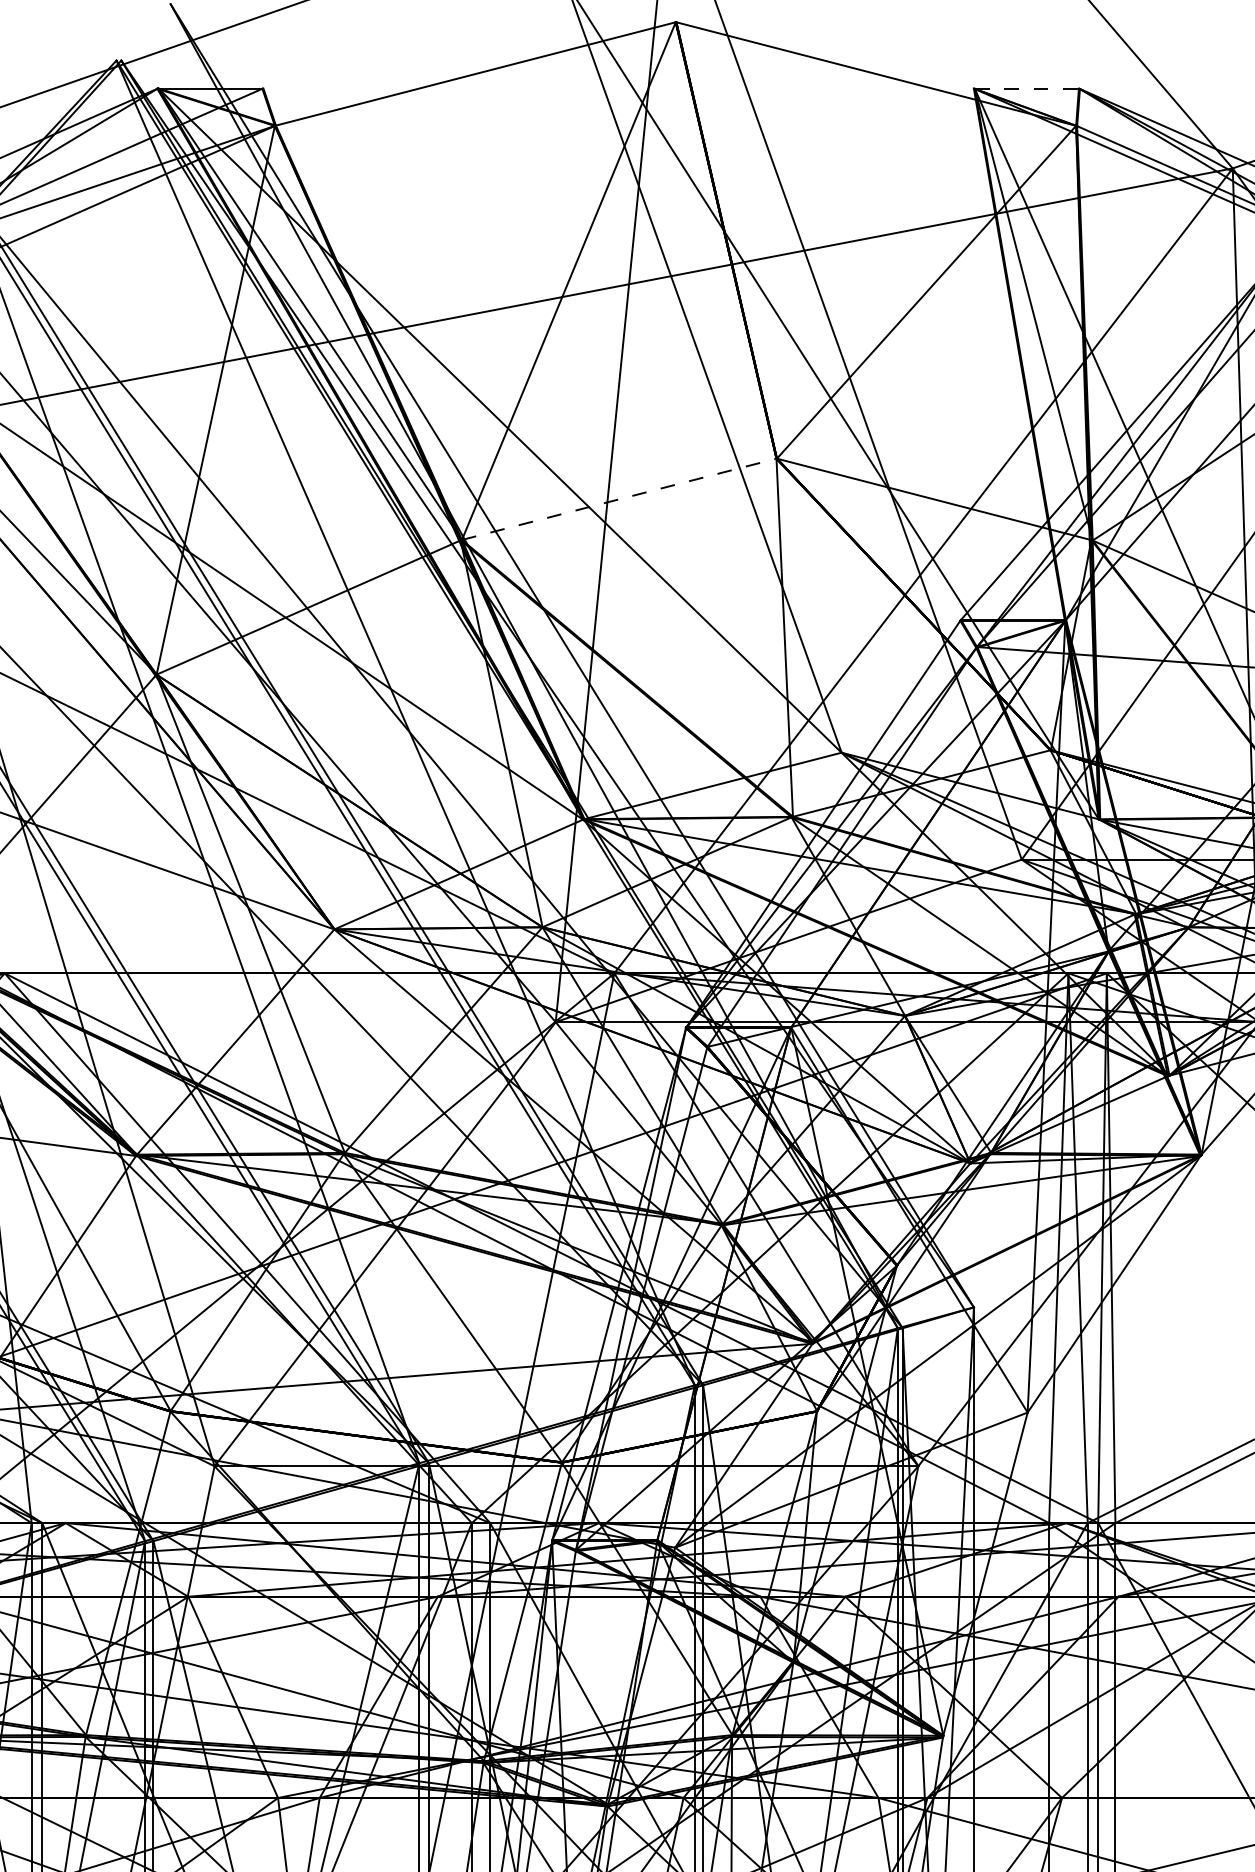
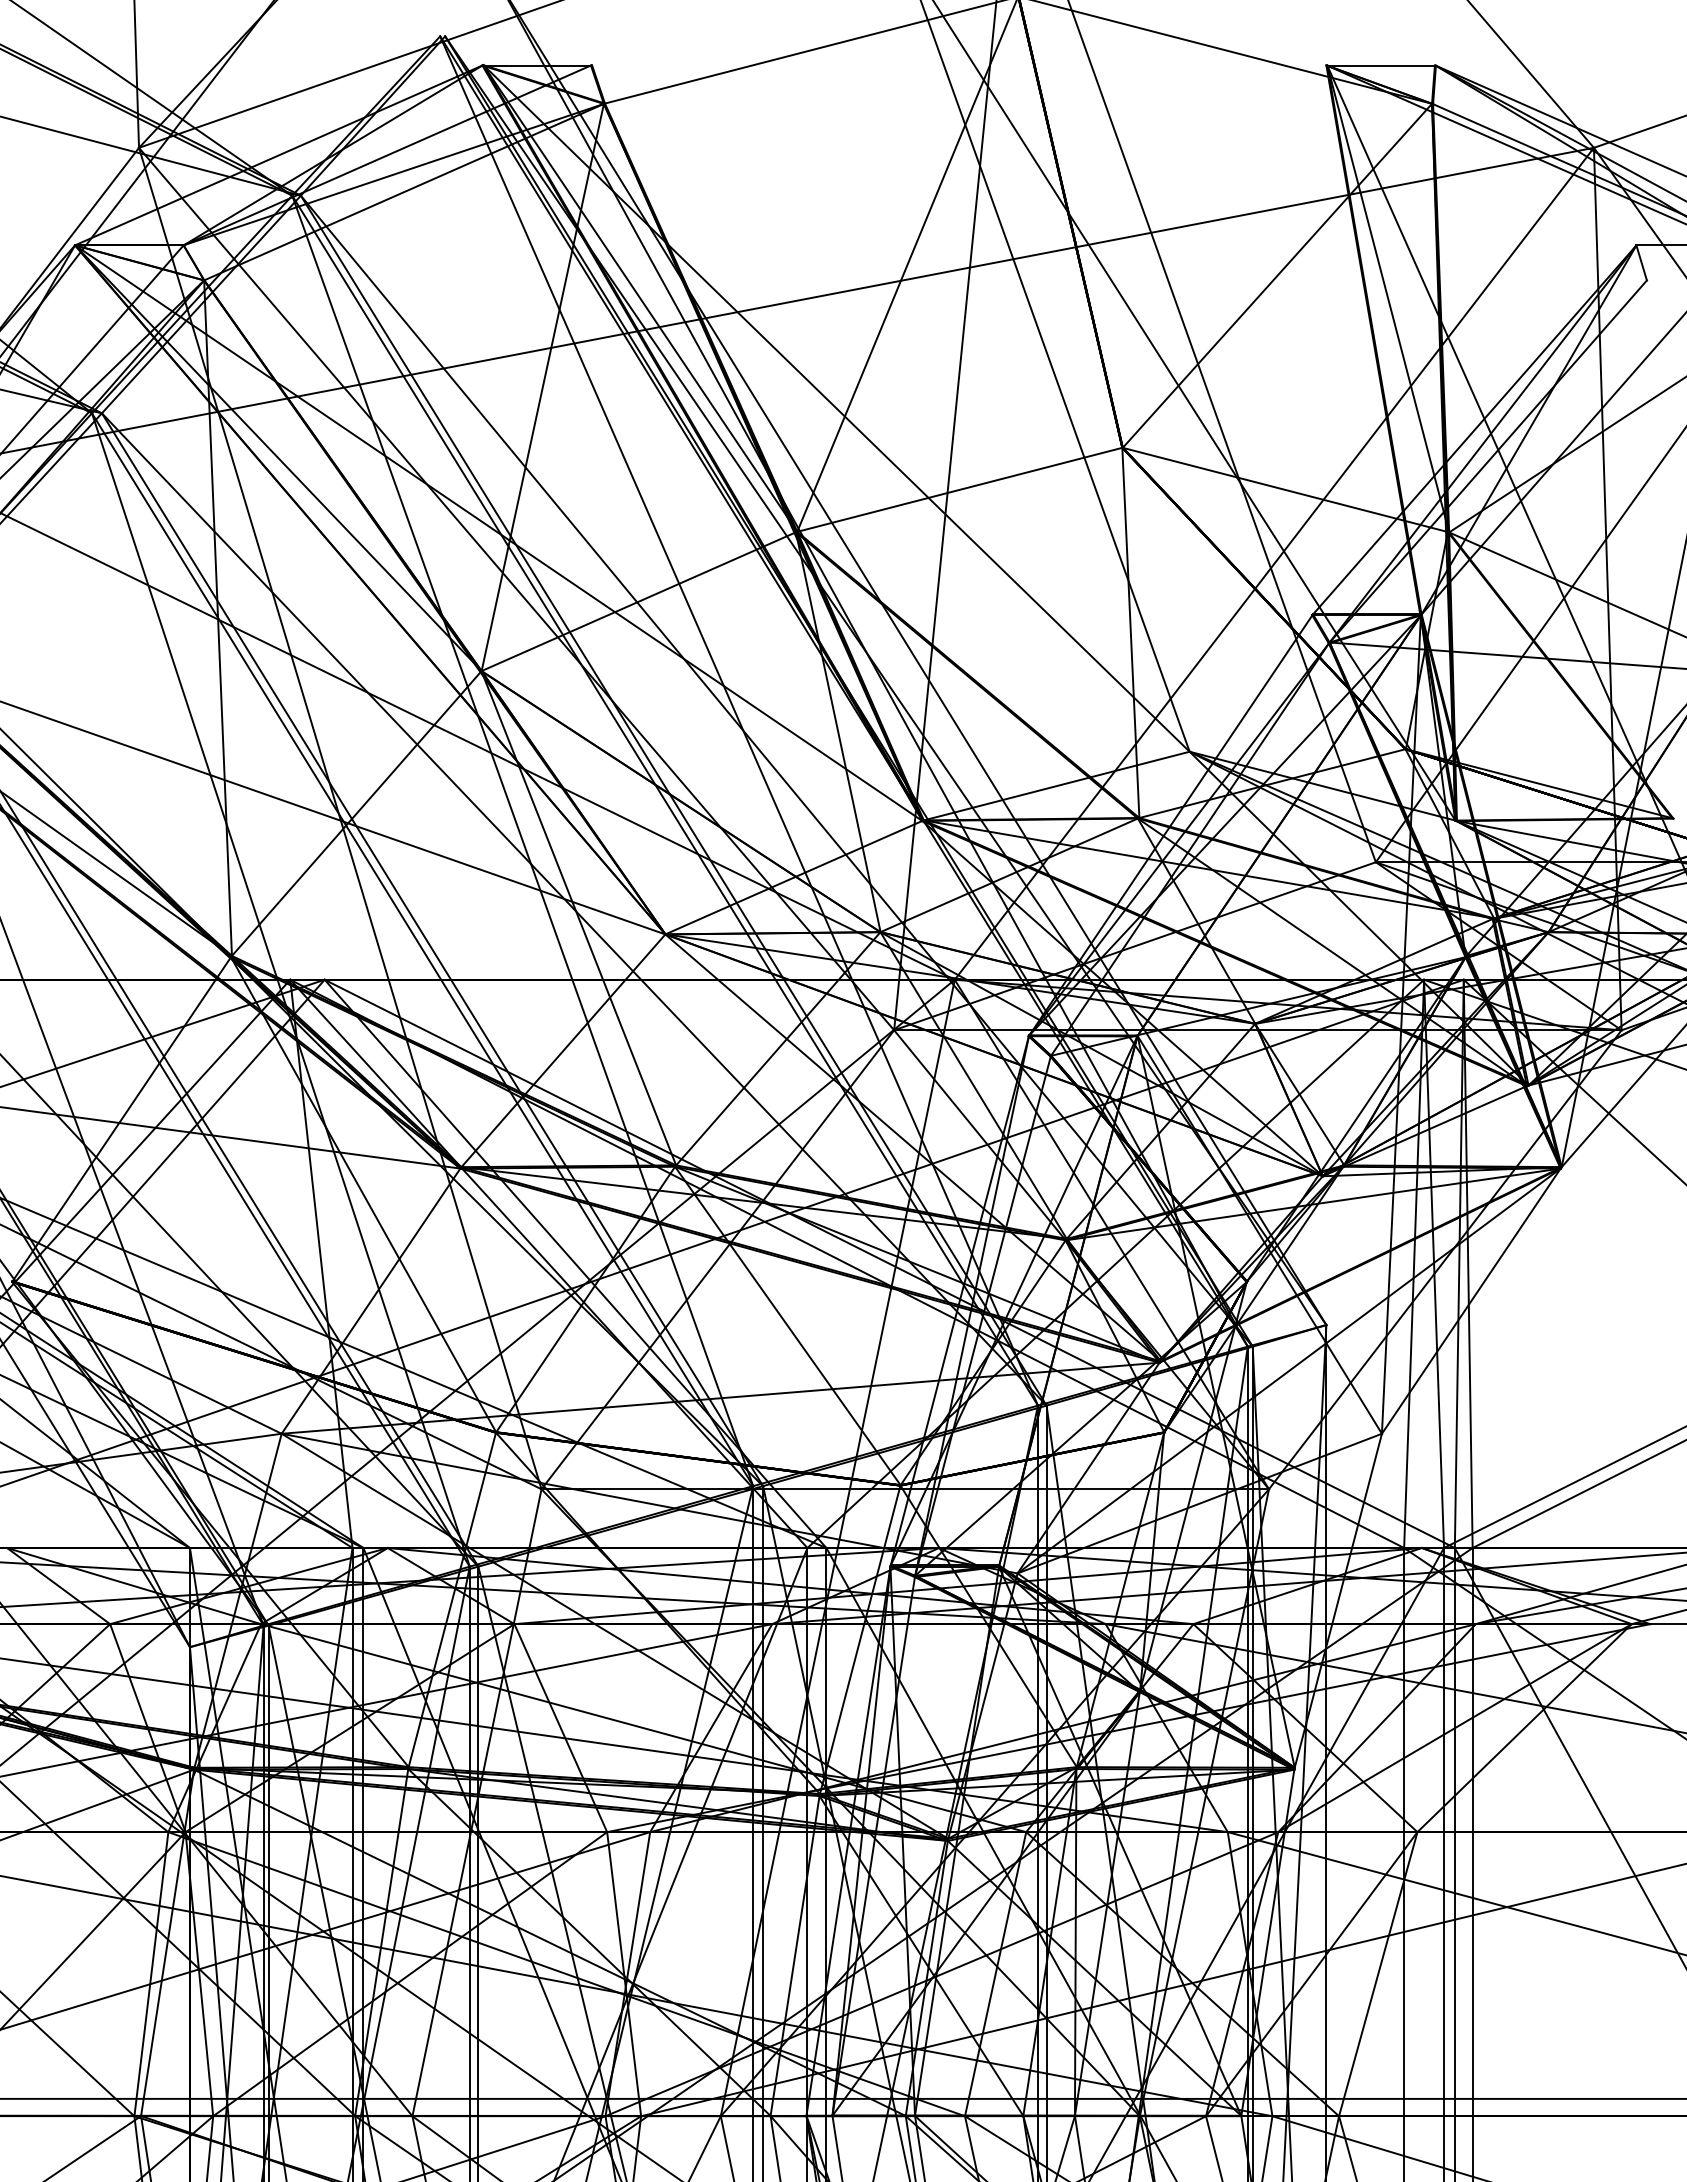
line: (1028, 88) -> (1382, 65), dashed -> solid
line: (618, 498) -> (959, 489), dashed -> solid

